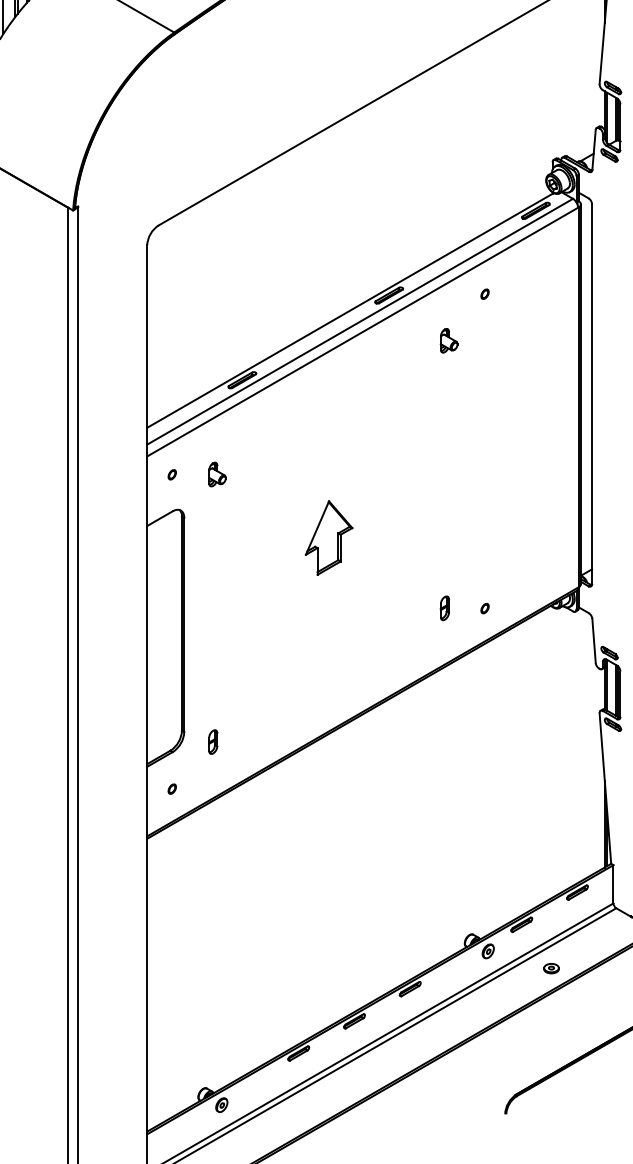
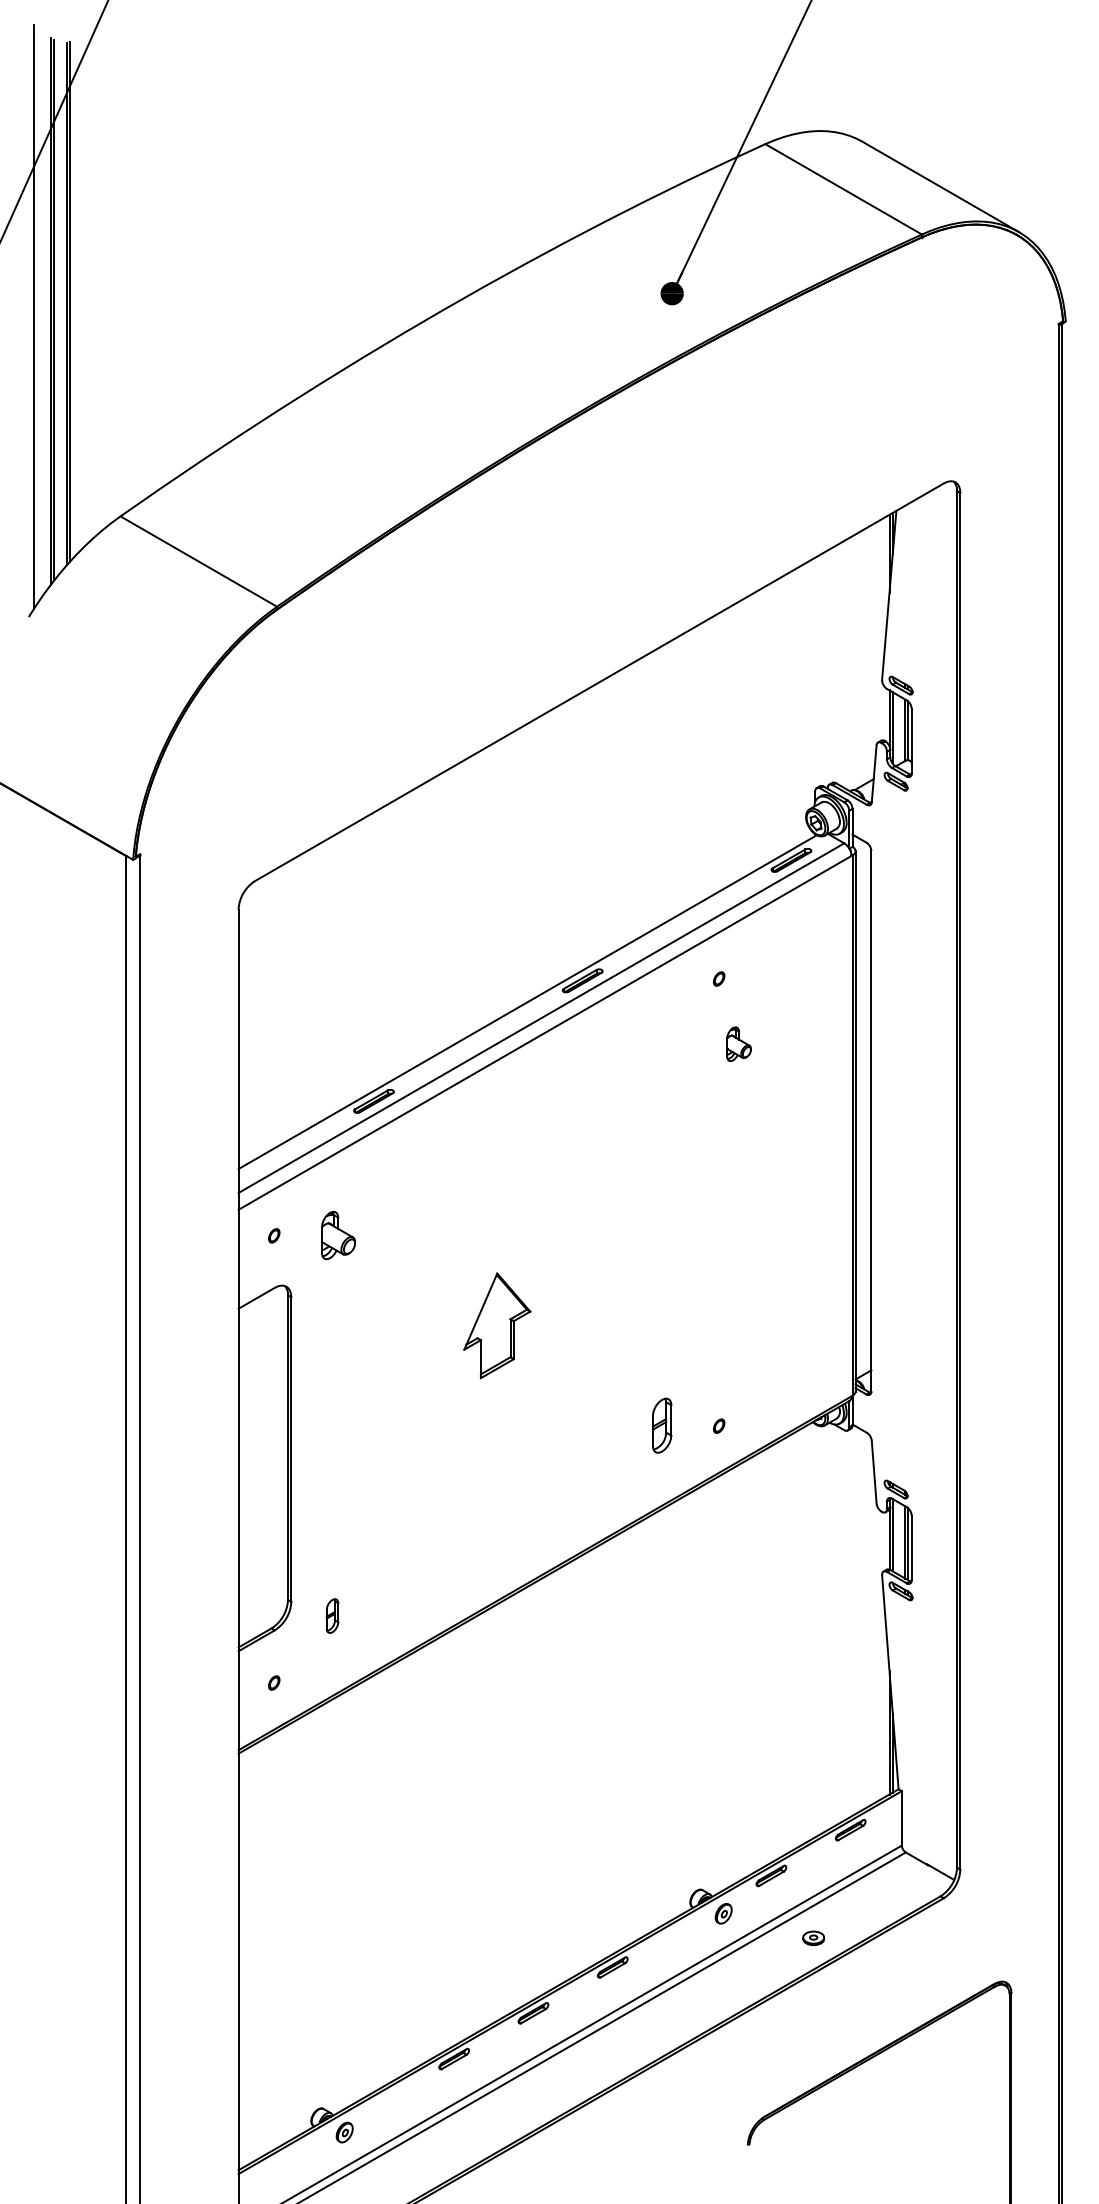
part: (448, 340) -> (738, 1043), moved
part: (217, 474) -> (338, 1235), size x1.4
part: (444, 608) -> (661, 1425), size x1.6

